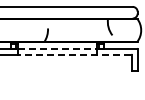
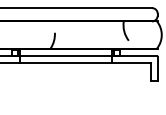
line: (57, 48) -> (65, 55), dashed -> solid
line: (74, 54) -> (85, 62), dashed -> solid

